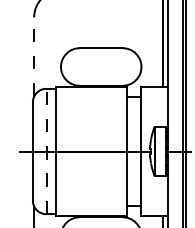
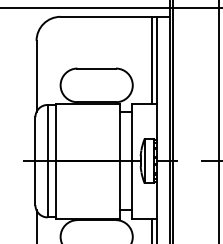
line: (34, 57) -> (36, 76), dashed -> solid
line: (46, 150) -> (47, 160), dashed -> solid

